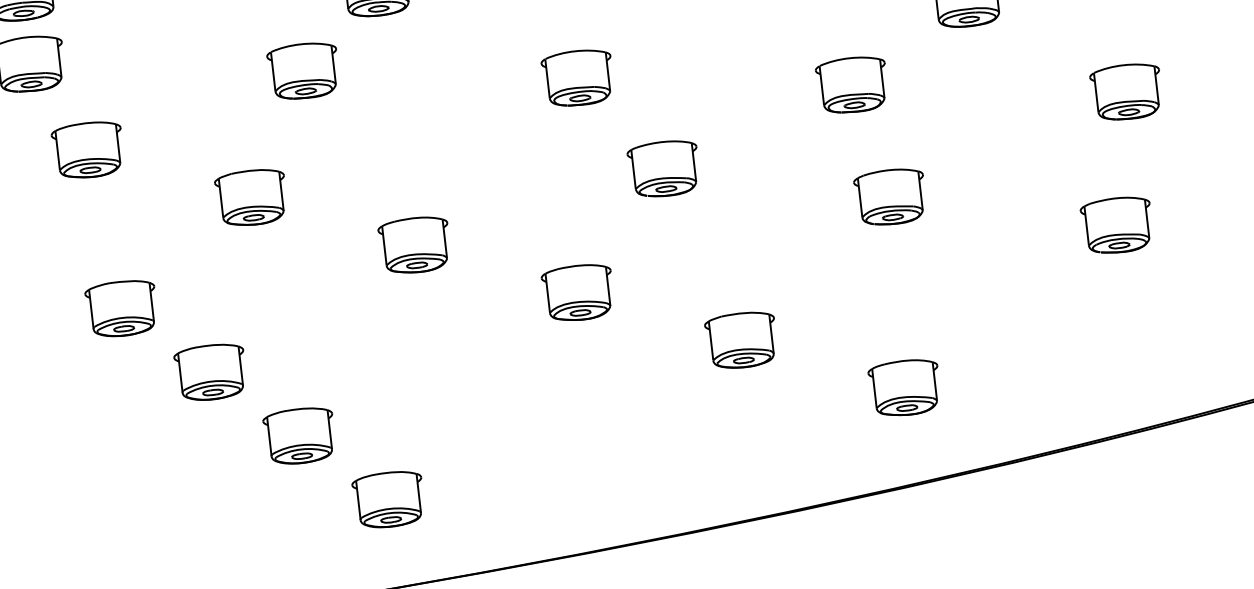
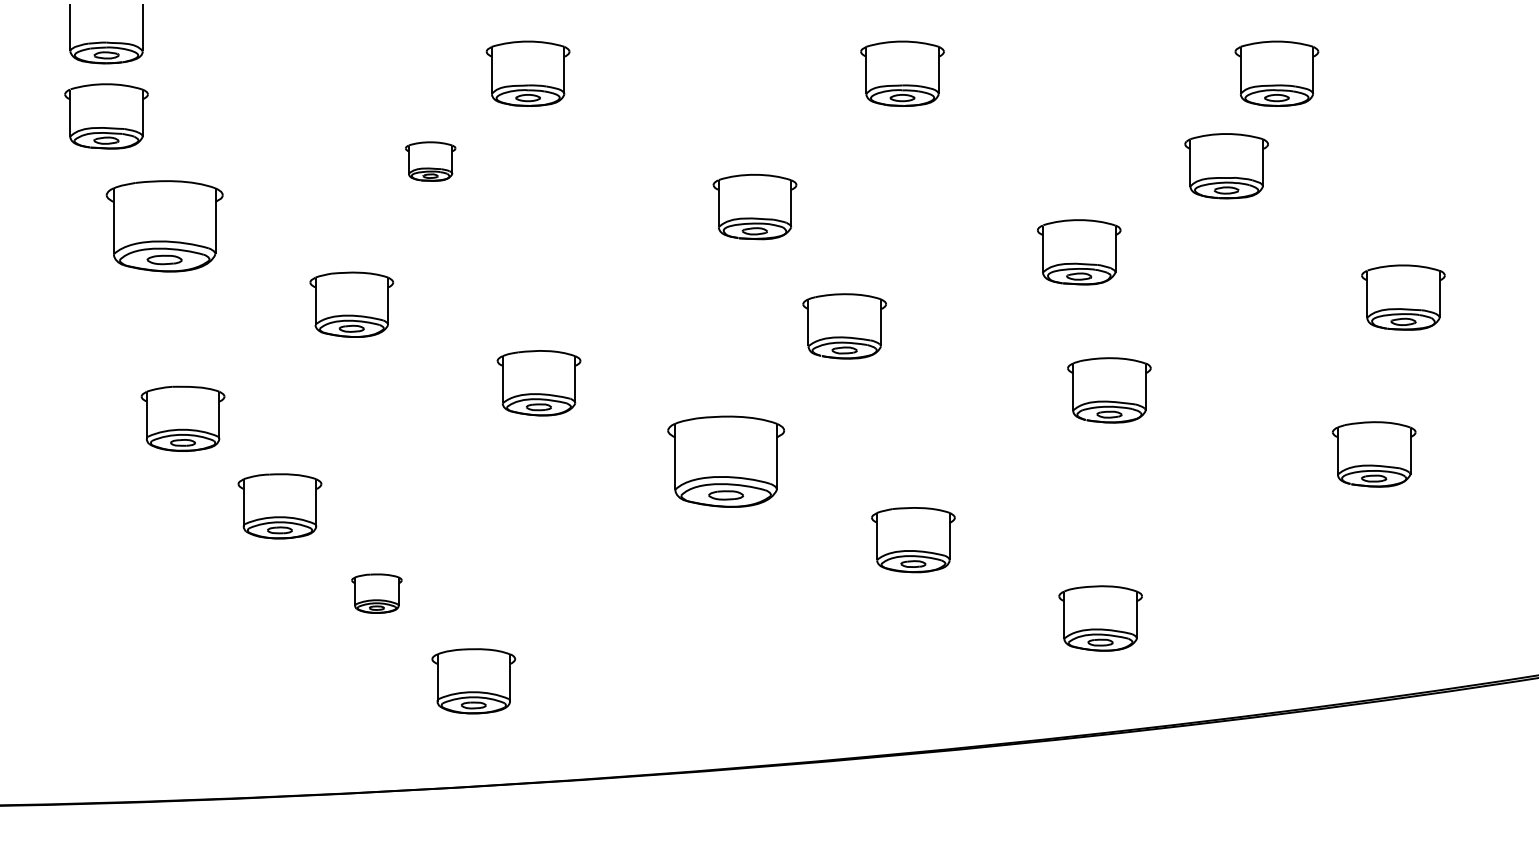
part: (303, 71) -> (430, 161), size x0.6
part: (88, 150) -> (164, 226), size x1.4
part: (578, 292) -> (726, 461), size x1.4
part: (299, 435) -> (376, 593), size x0.6

